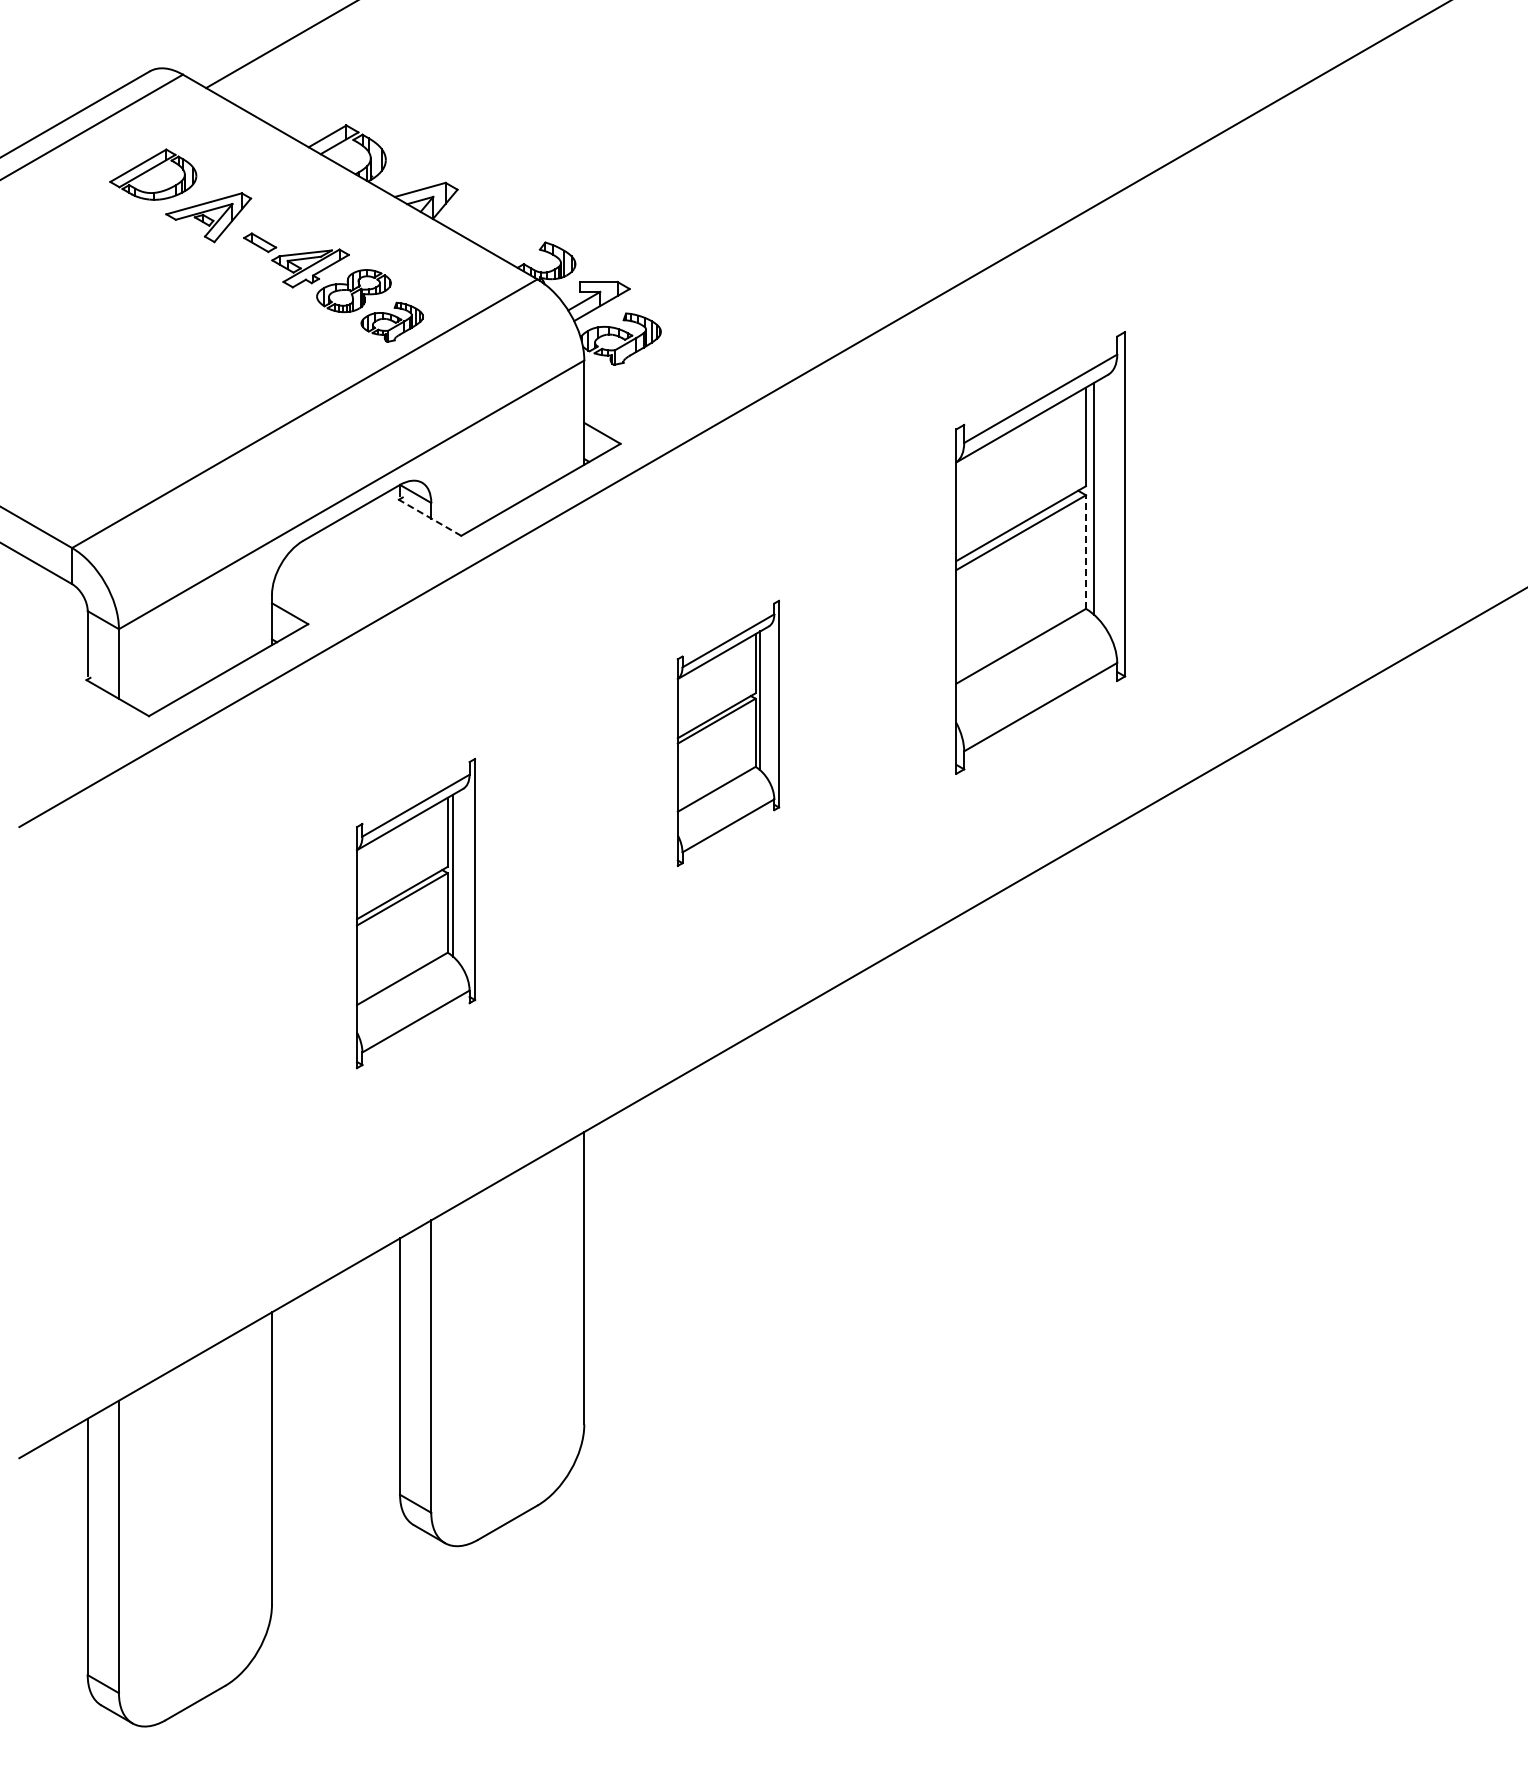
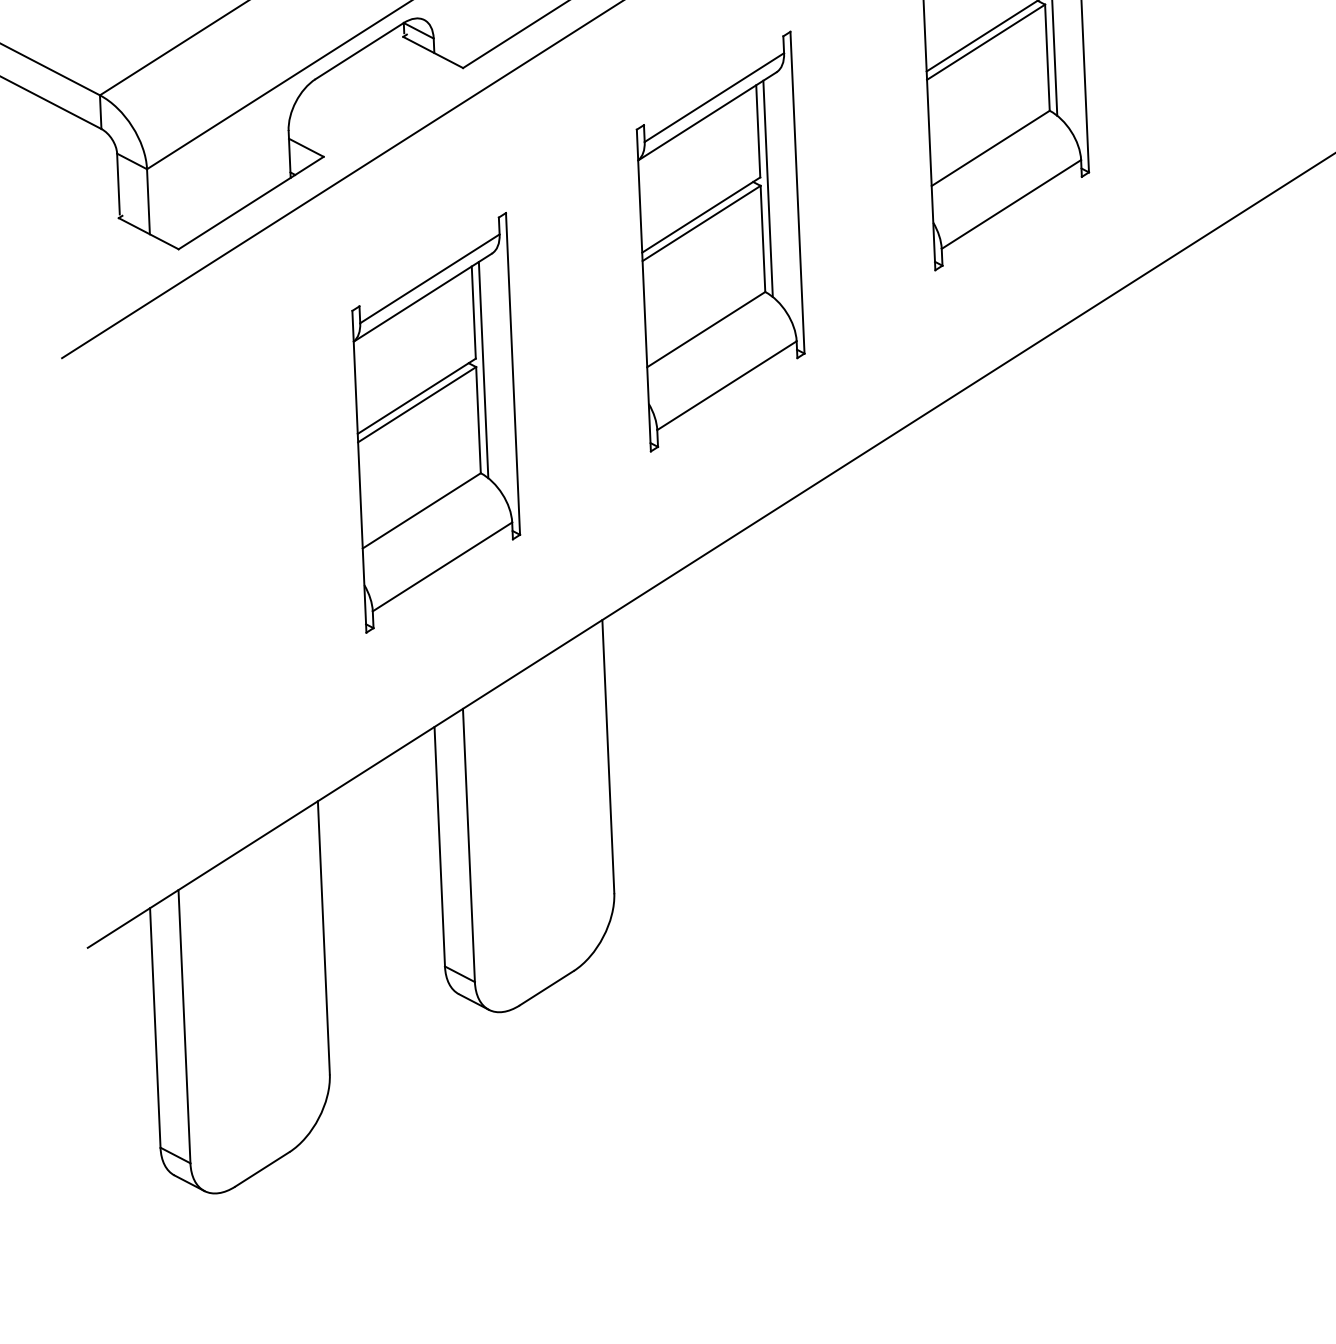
line: (429, 517) -> (432, 52), dashed -> solid
line: (1085, 552) -> (1046, 58), dashed -> solid
part: (728, 733) -> (720, 241), size x1.67
part: (415, 913) -> (435, 422), size x1.43

